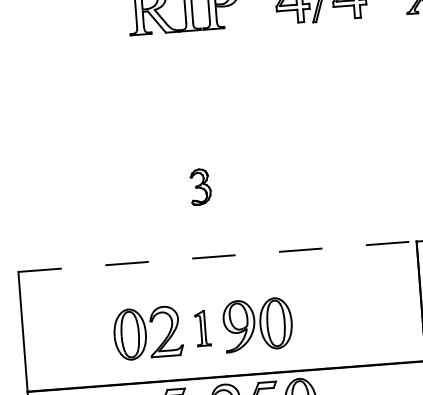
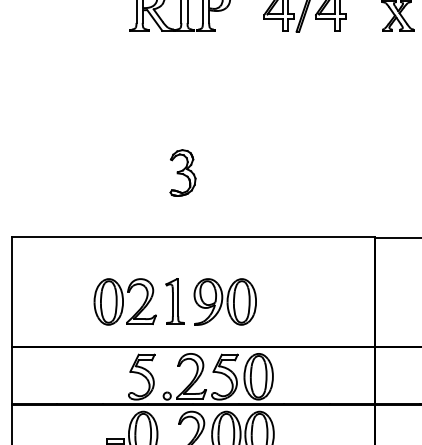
part: (200, 186) -> (182, 172), size x1.43
line: (217, 256) -> (193, 237), dashed -> solid
part: (202, 328) -> (174, 301), size x1.43

